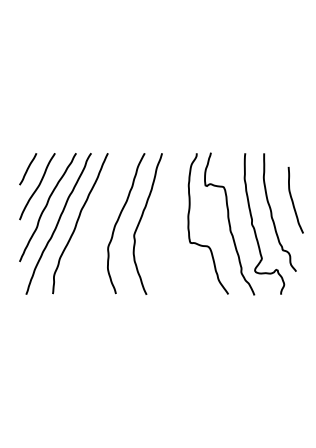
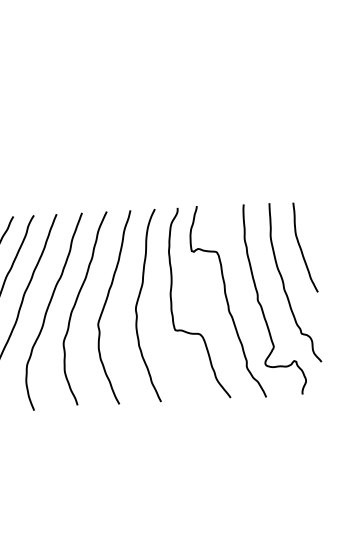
curve: (293, 200) -> (302, 248), moved
curve: (164, 221) -> (138, 303), added
curve: (98, 223) -> (48, 310), added

